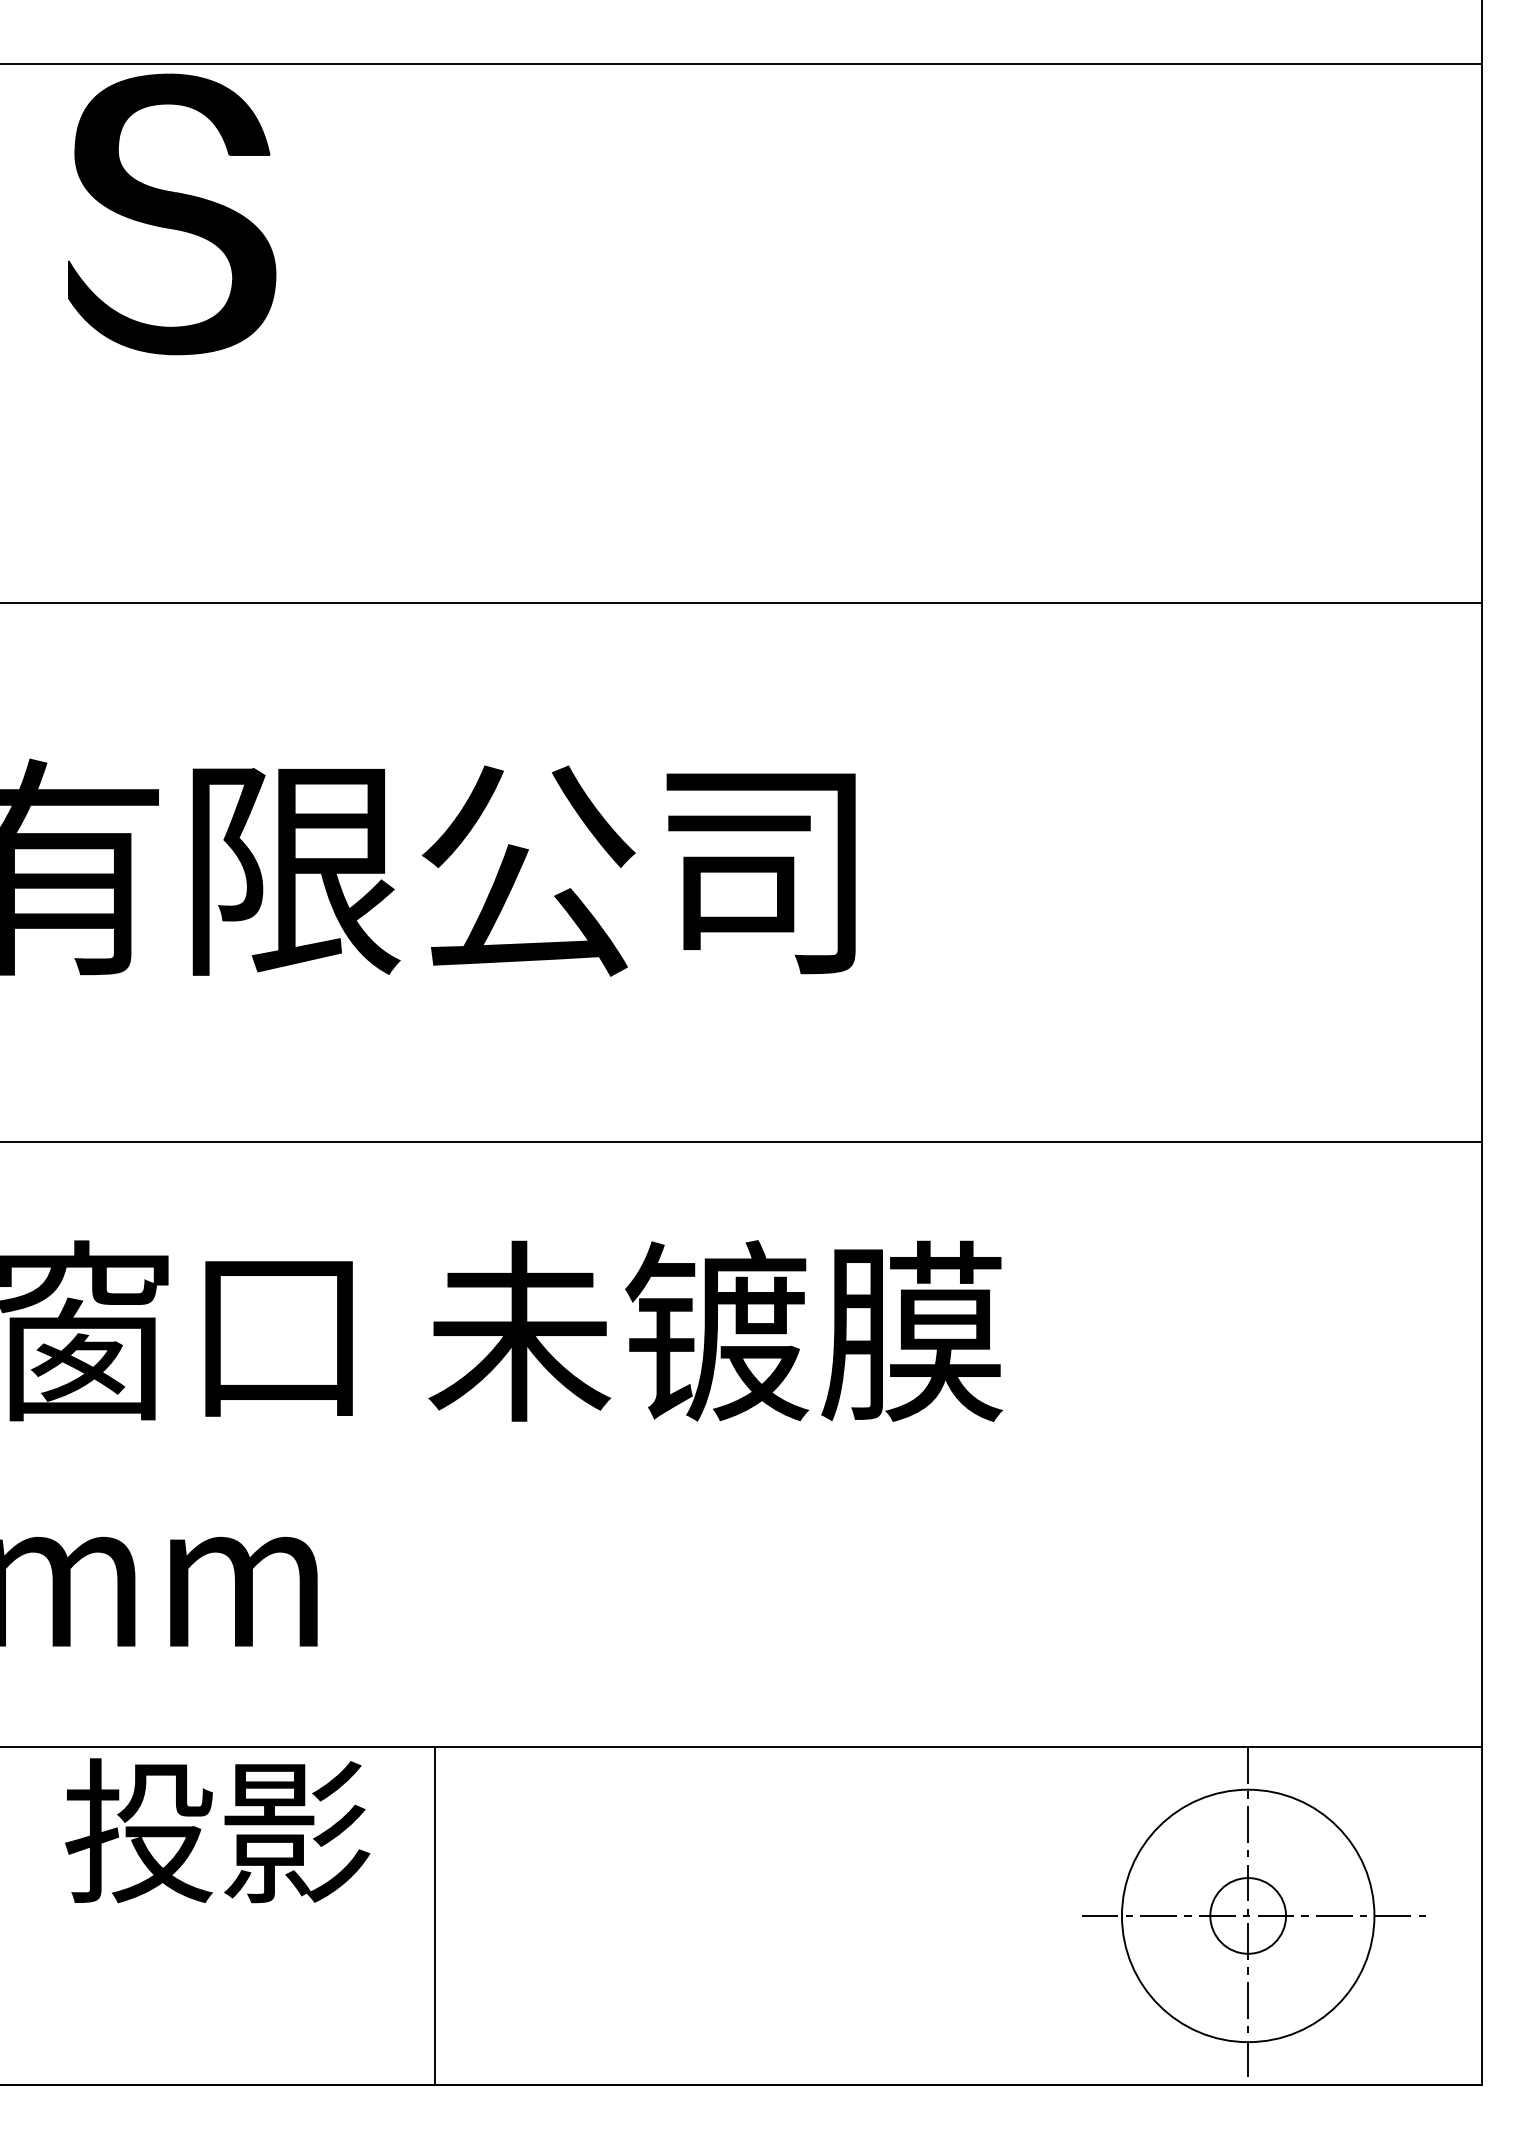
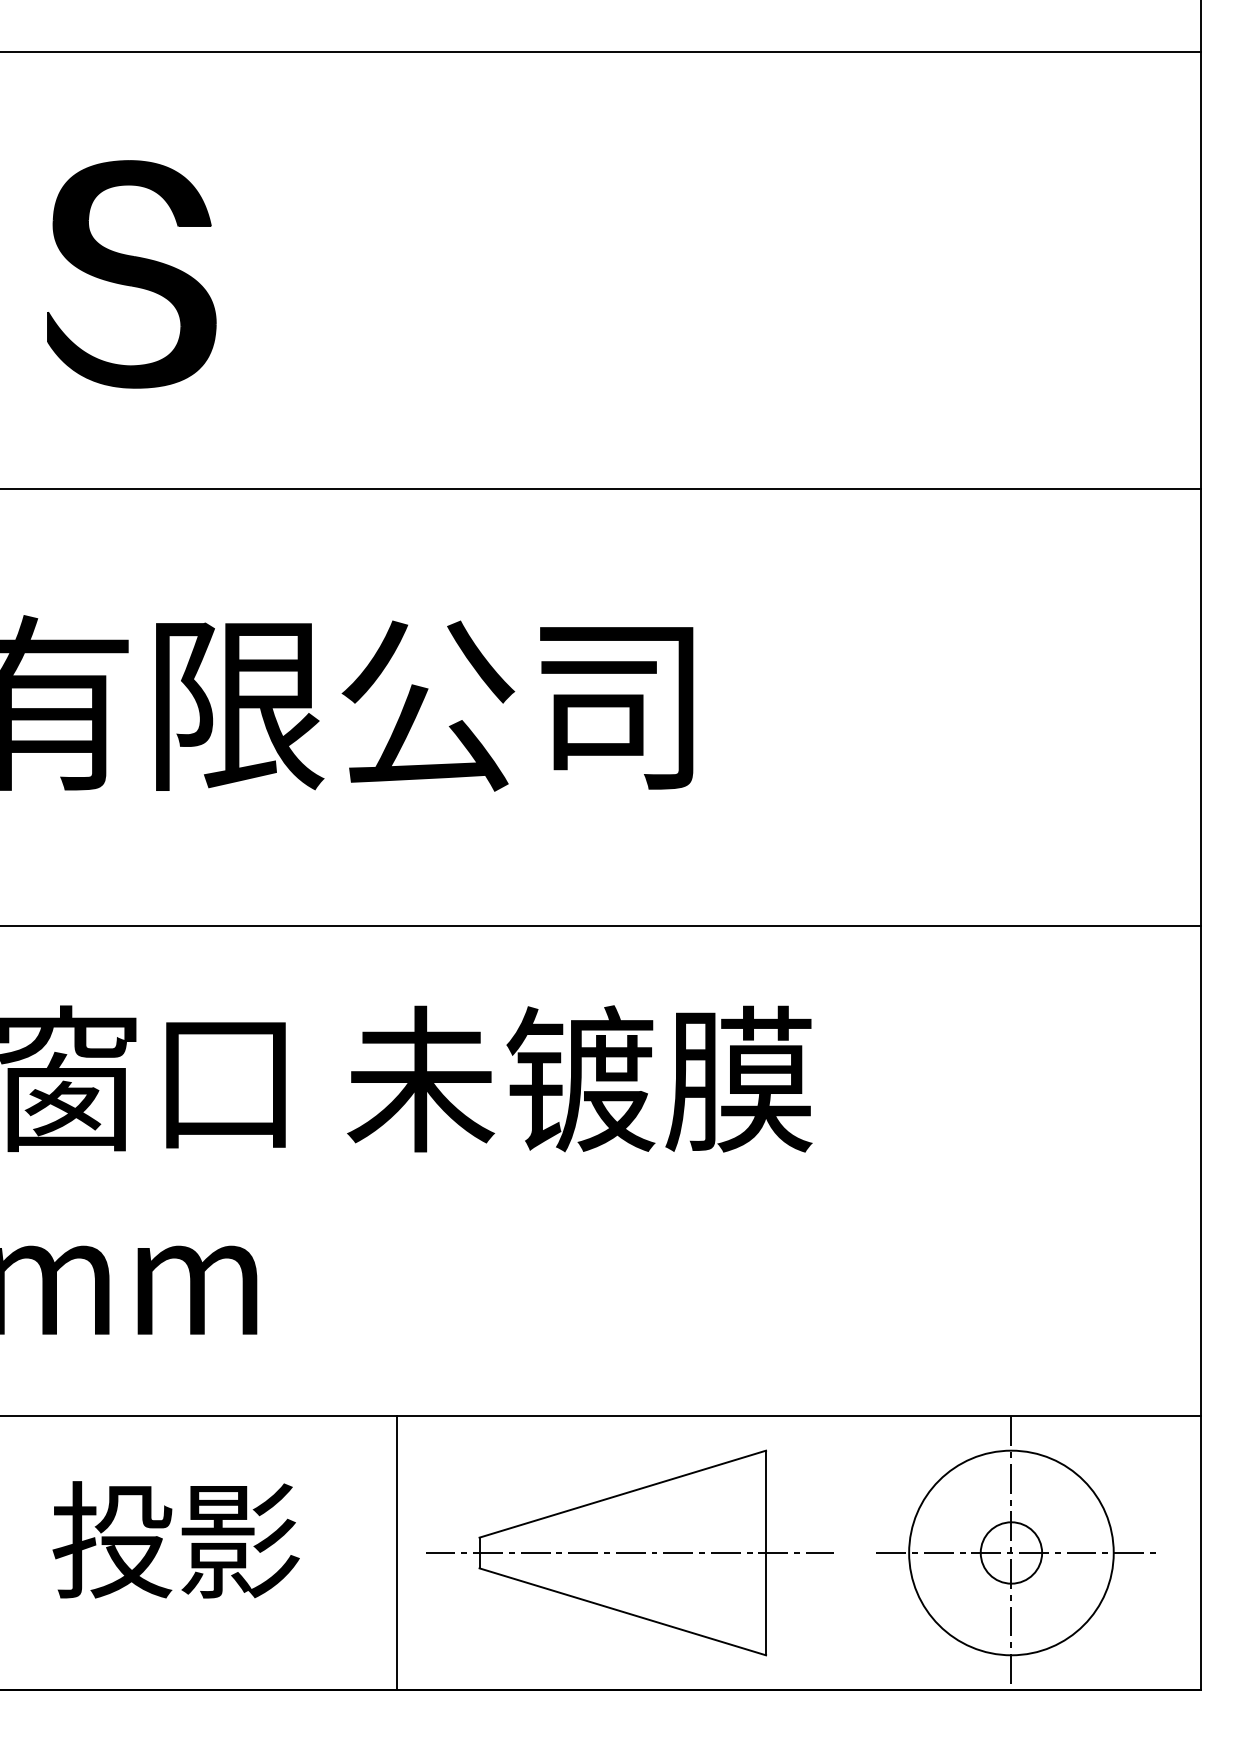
part: (172, 214) -> (132, 274), moved
text: (217, 1830) -> (176, 1539), moved
line: (435, 1915) -> (397, 1552), moved
part: (777, 1915) -> (629, 1552), added

